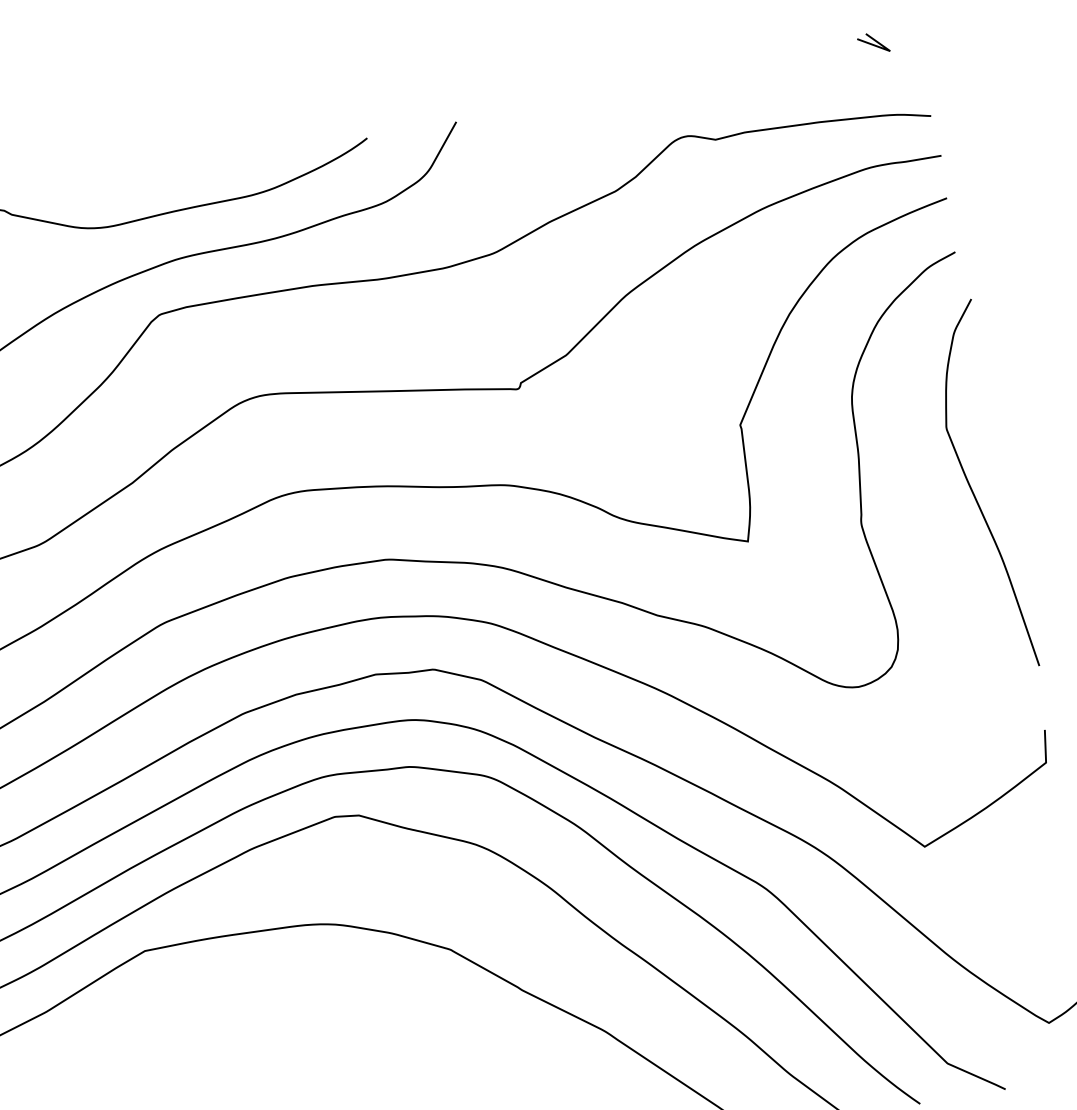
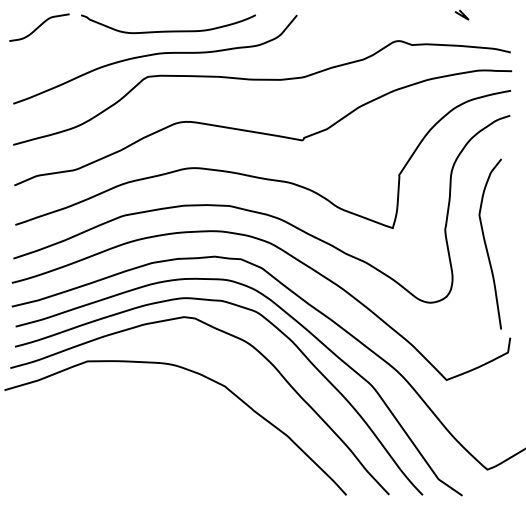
line: (872, 42) -> (461, 14), moved
curve: (973, 486) -> (486, 243), moved

